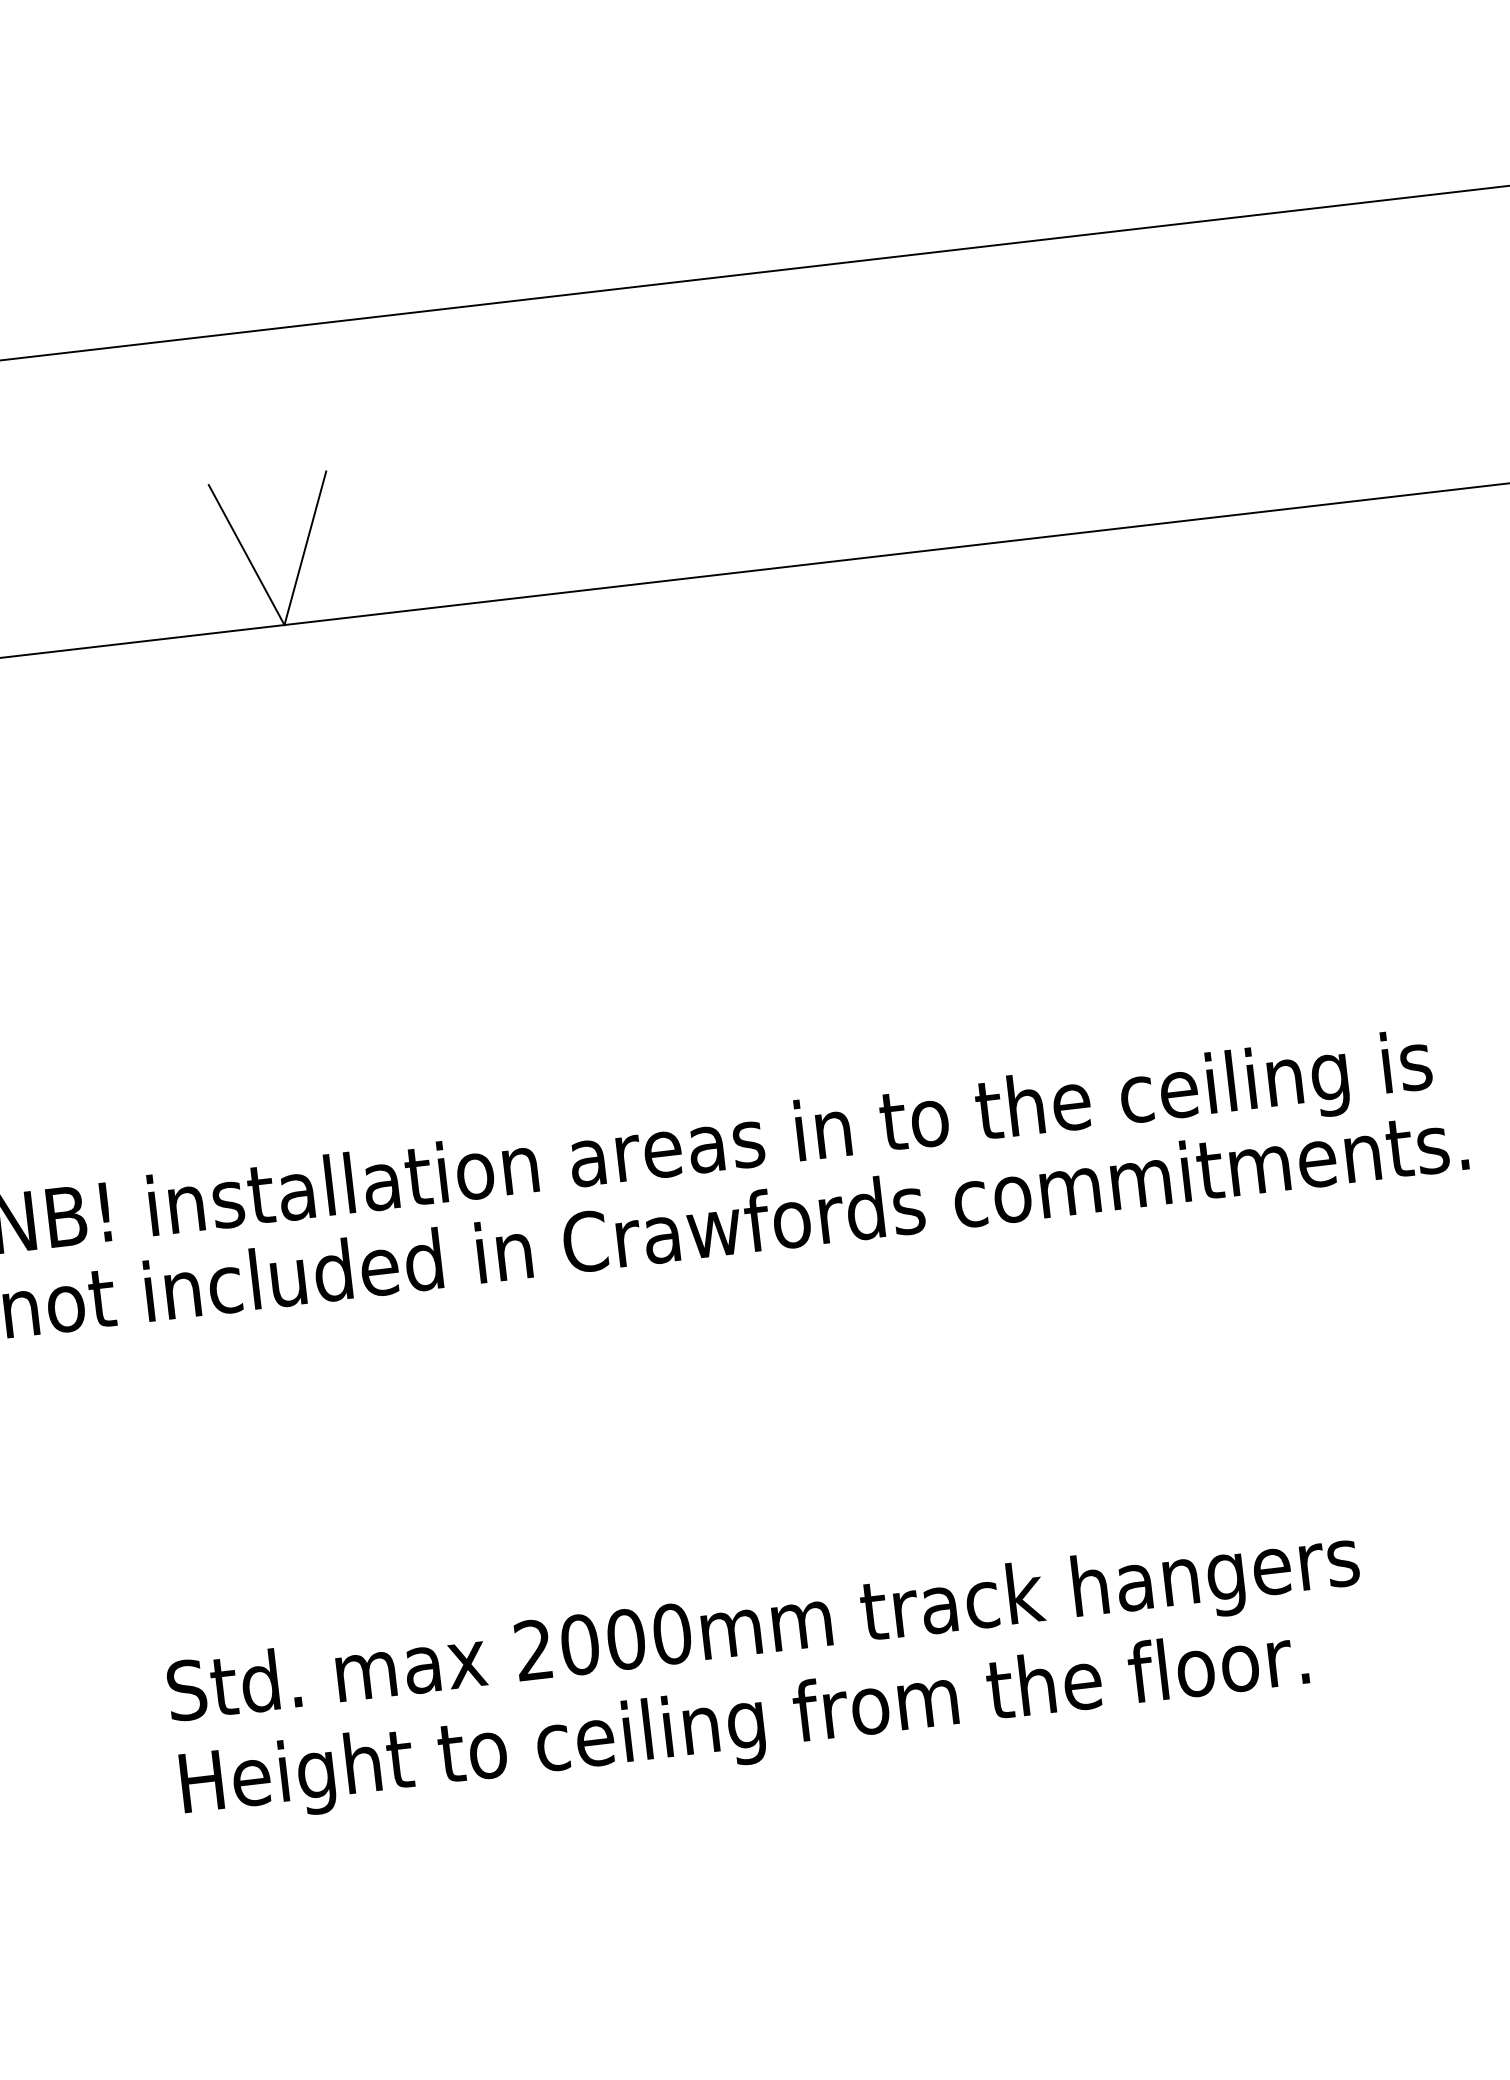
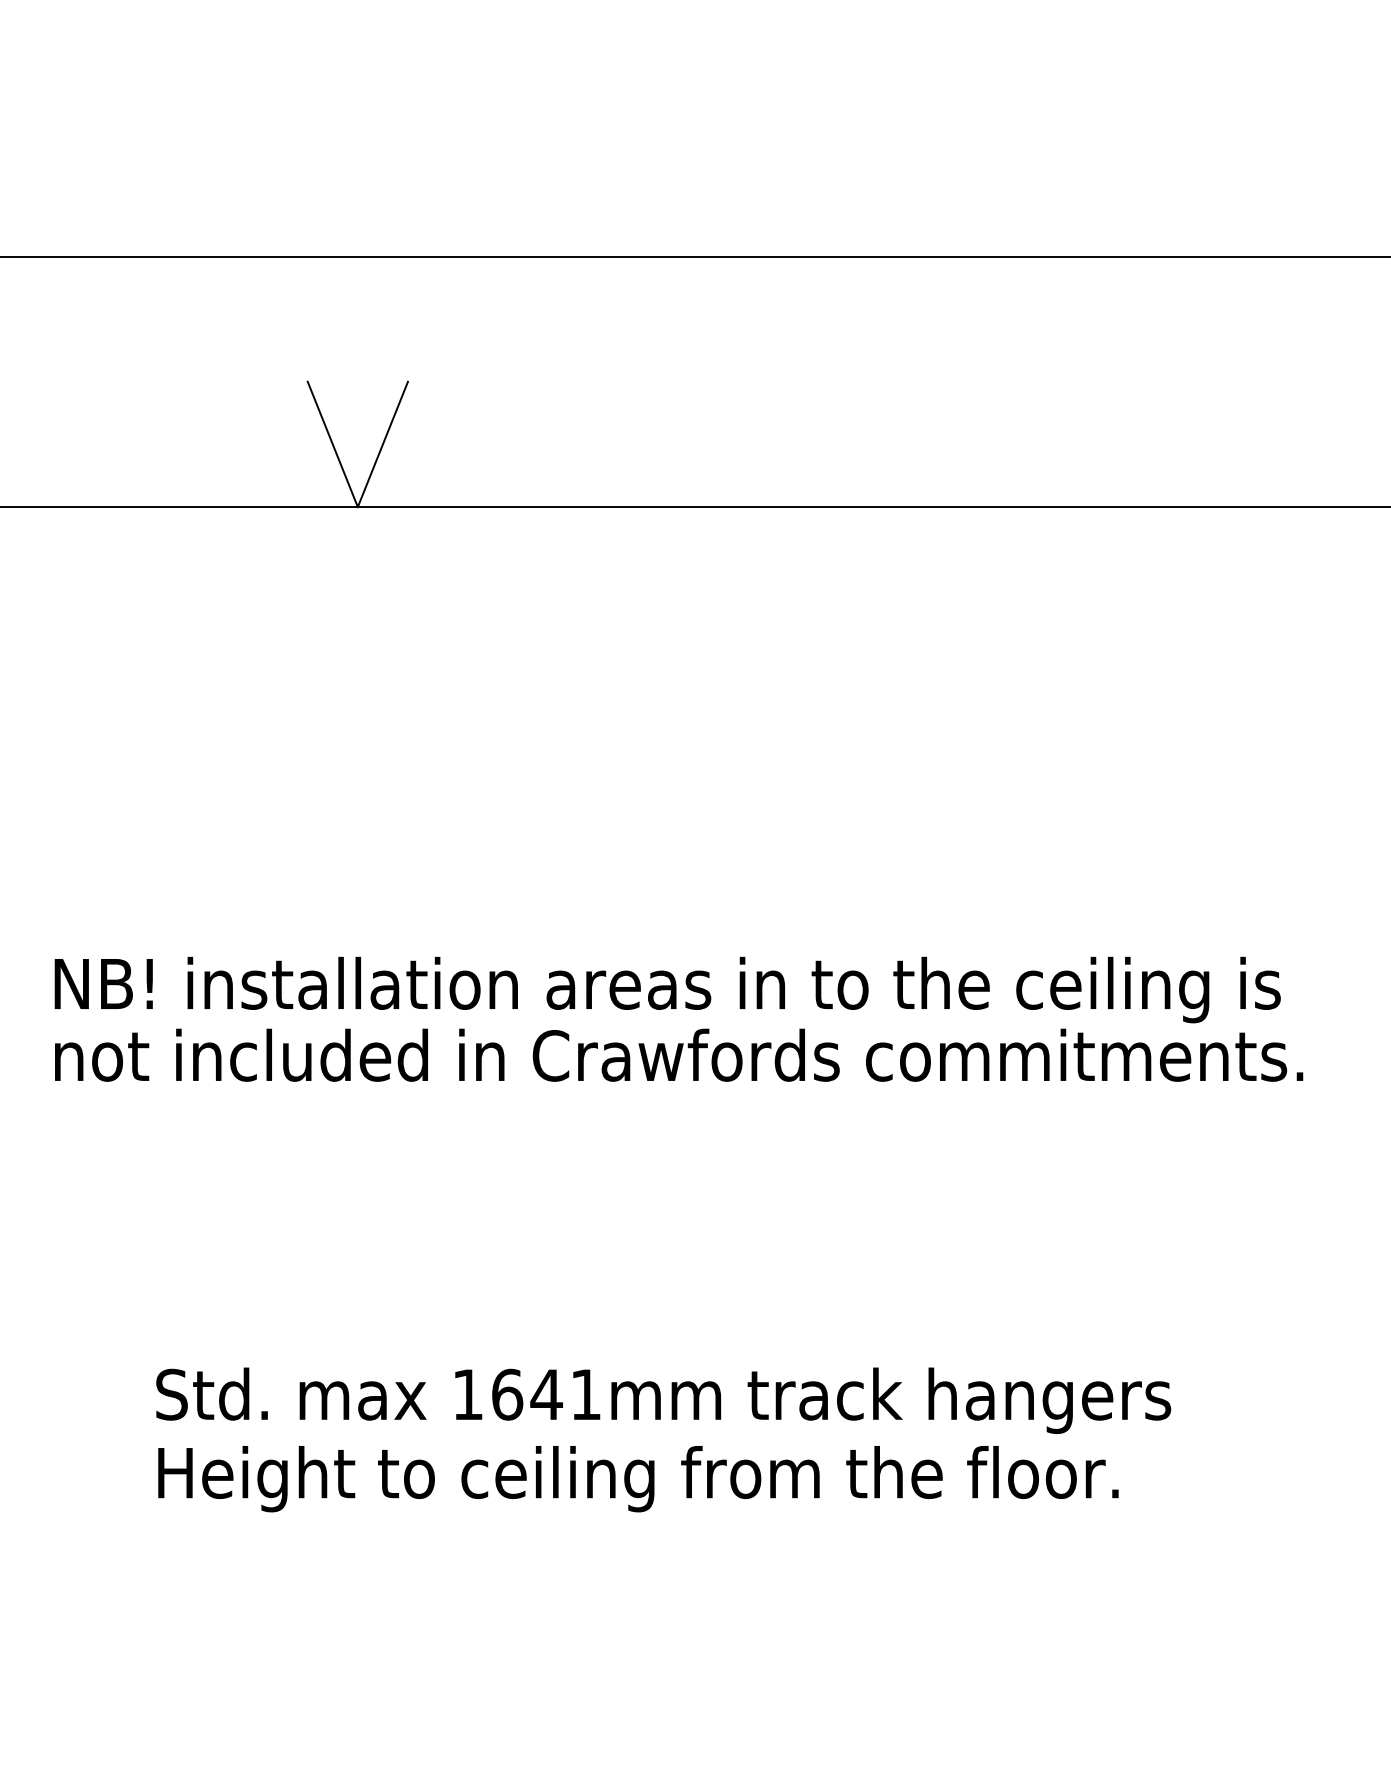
text: (603, 1641) -> (527, 1394), 2000mm -> 1641mm

